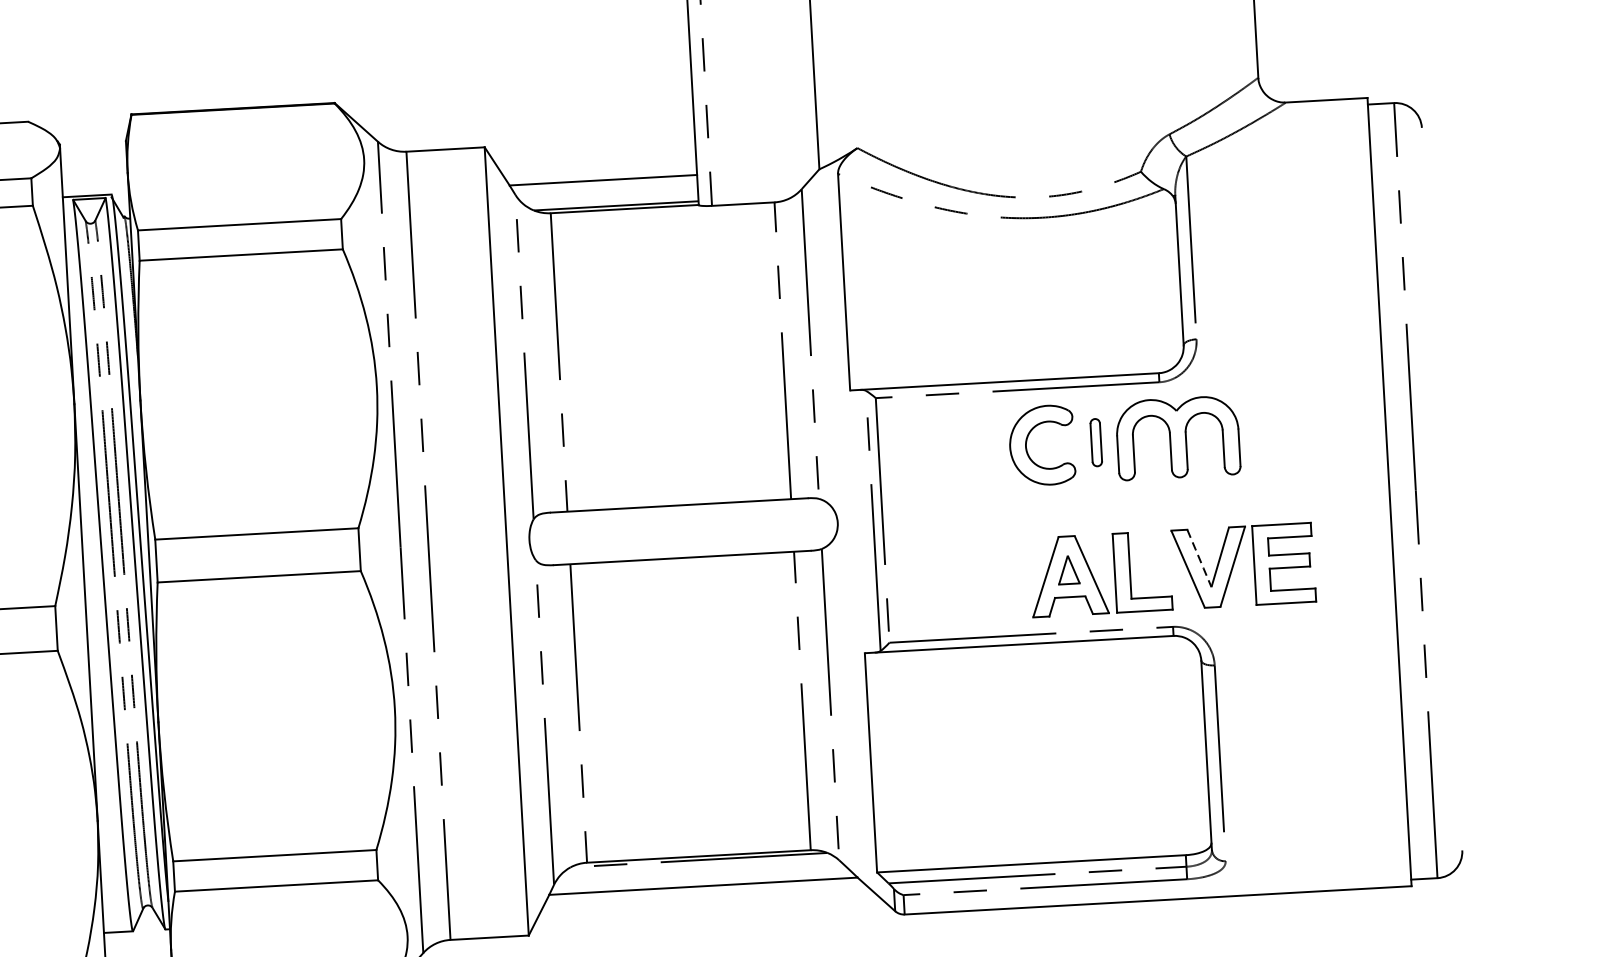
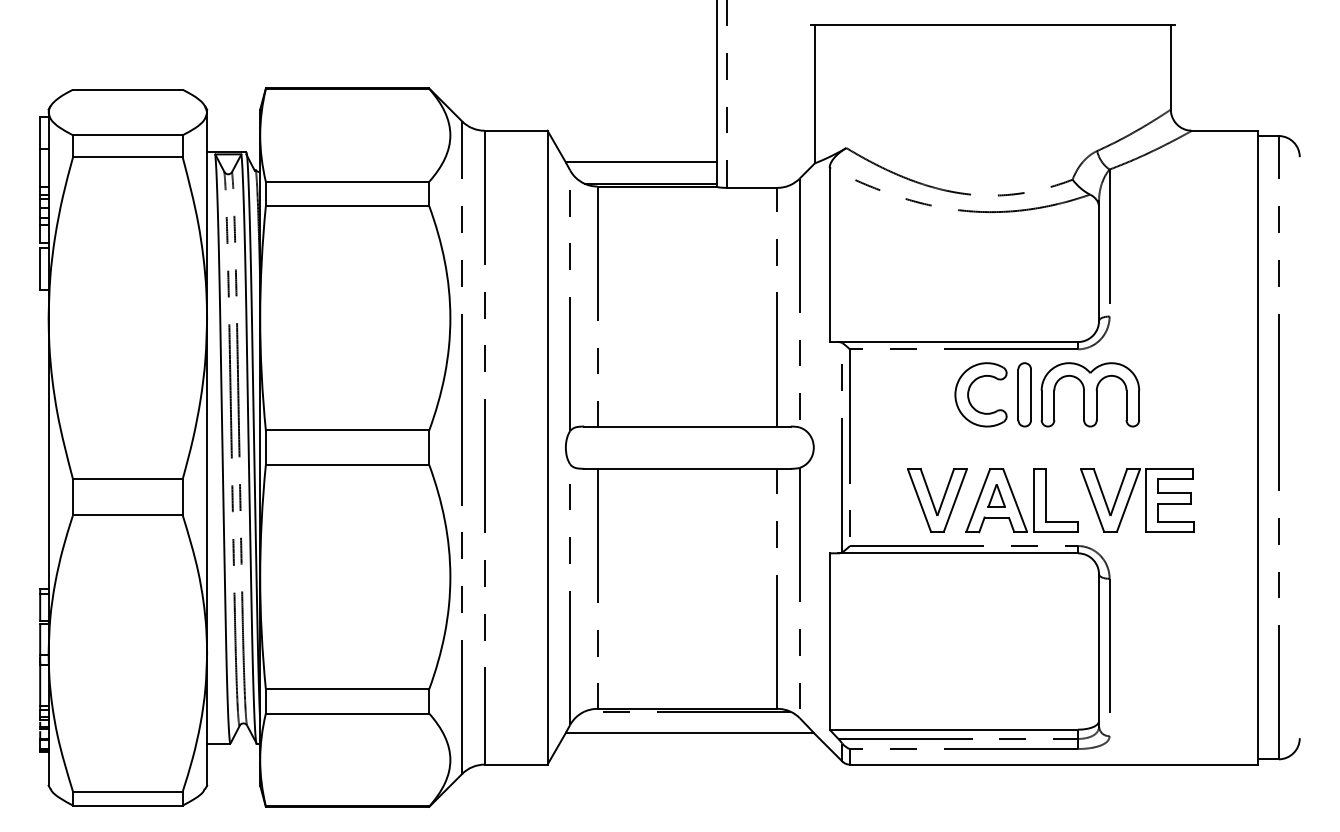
part: (1096, 442) -> (1024, 394), size x1.67
line: (1199, 558) -> (1102, 492), dashed -> solid
part: (995, 580) -> (937, 500), added

